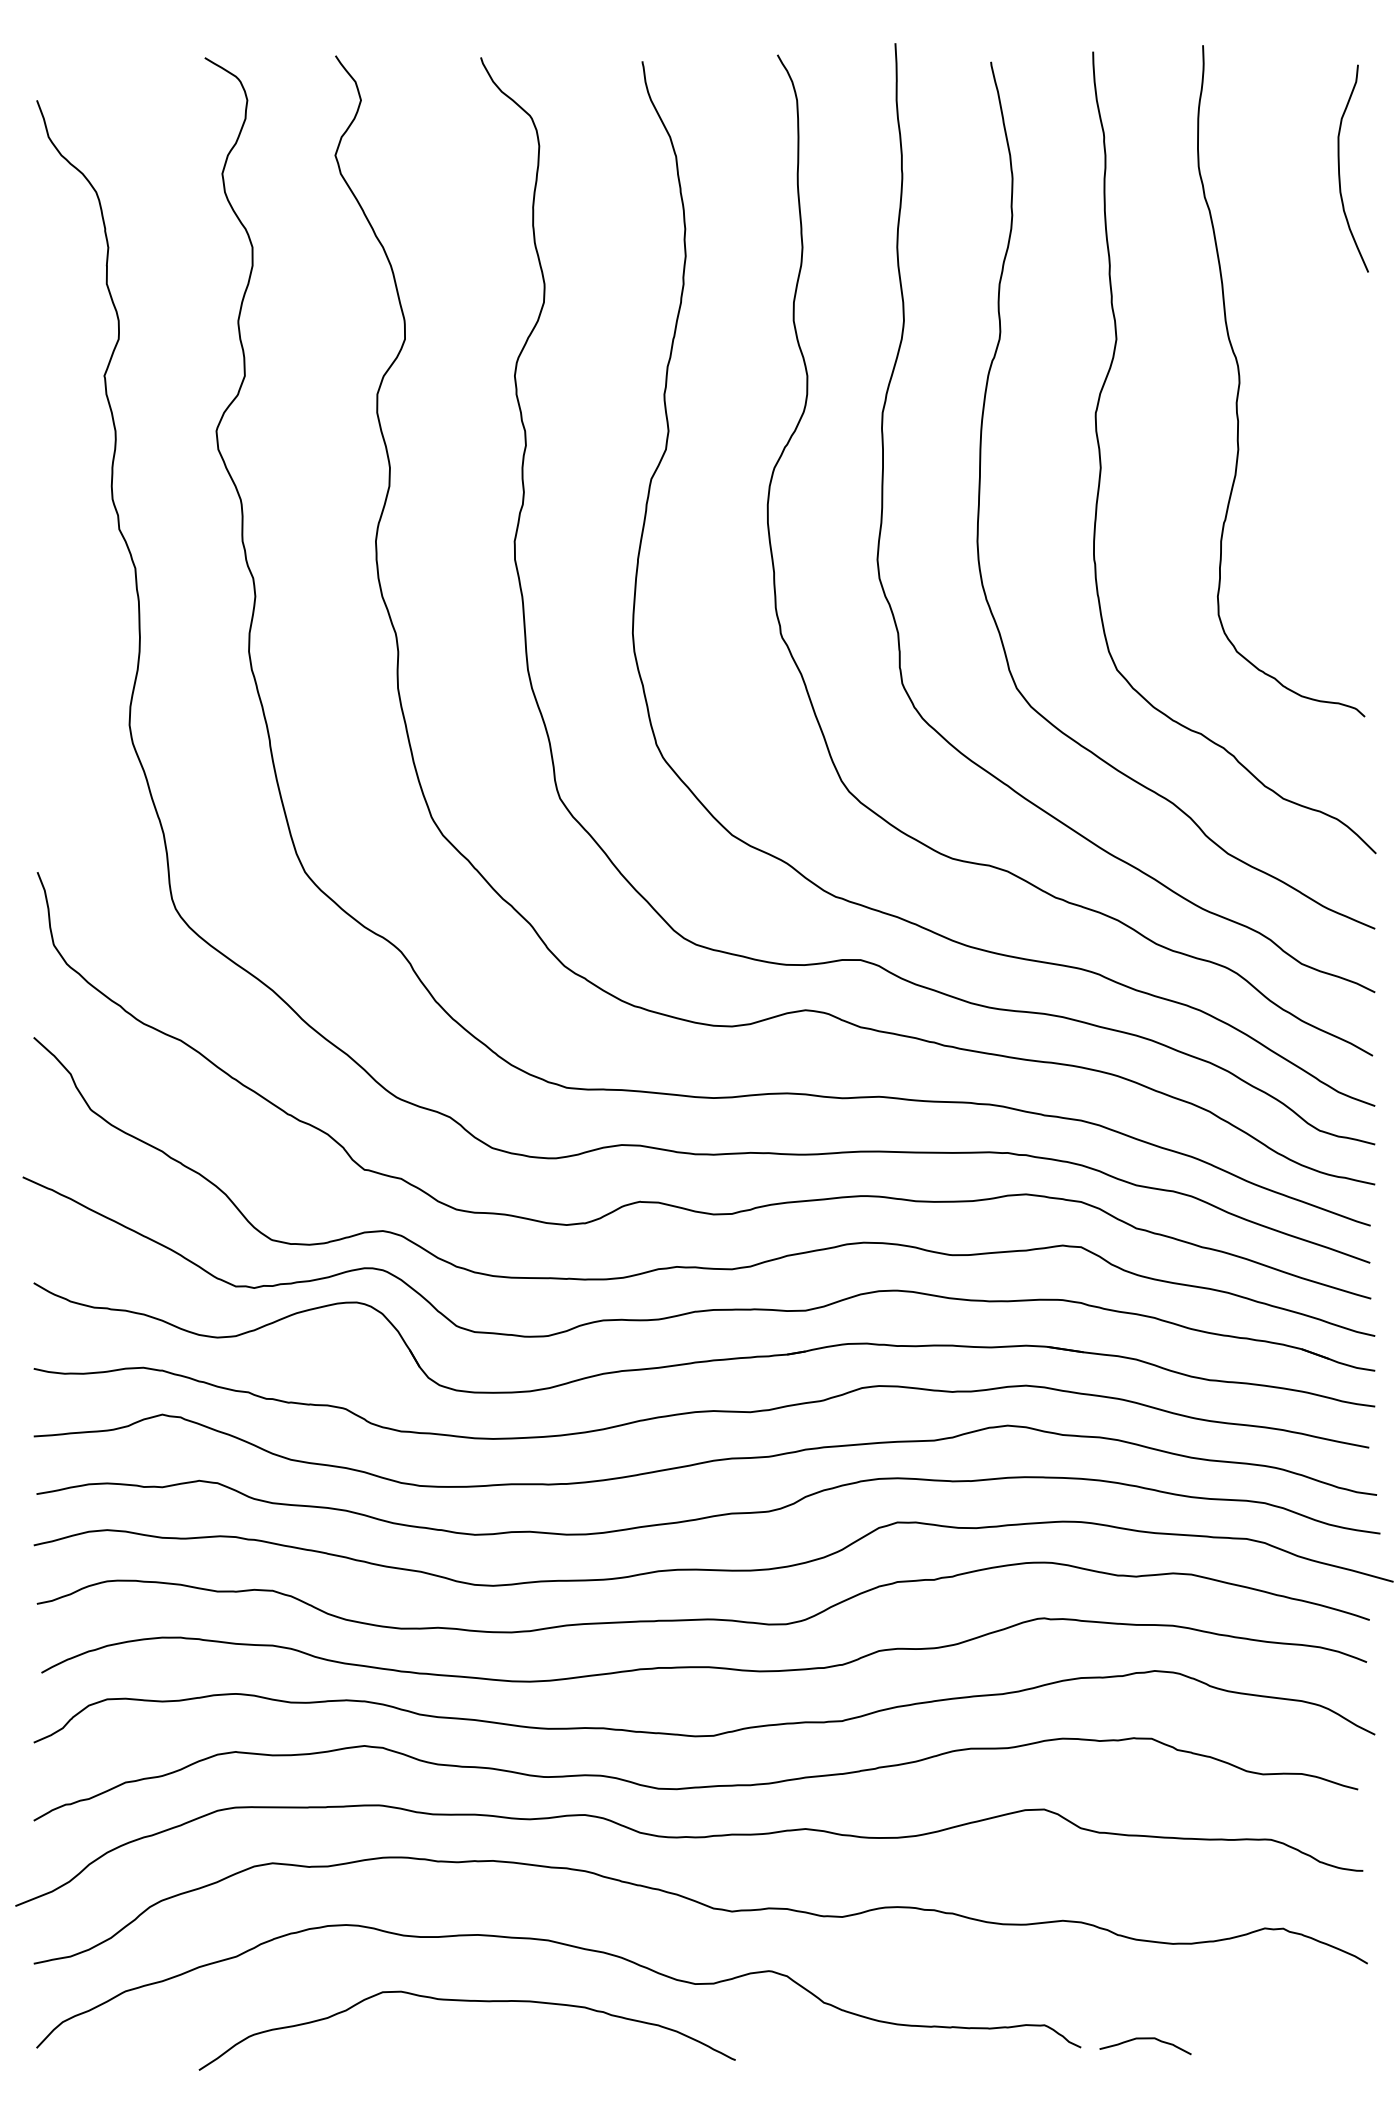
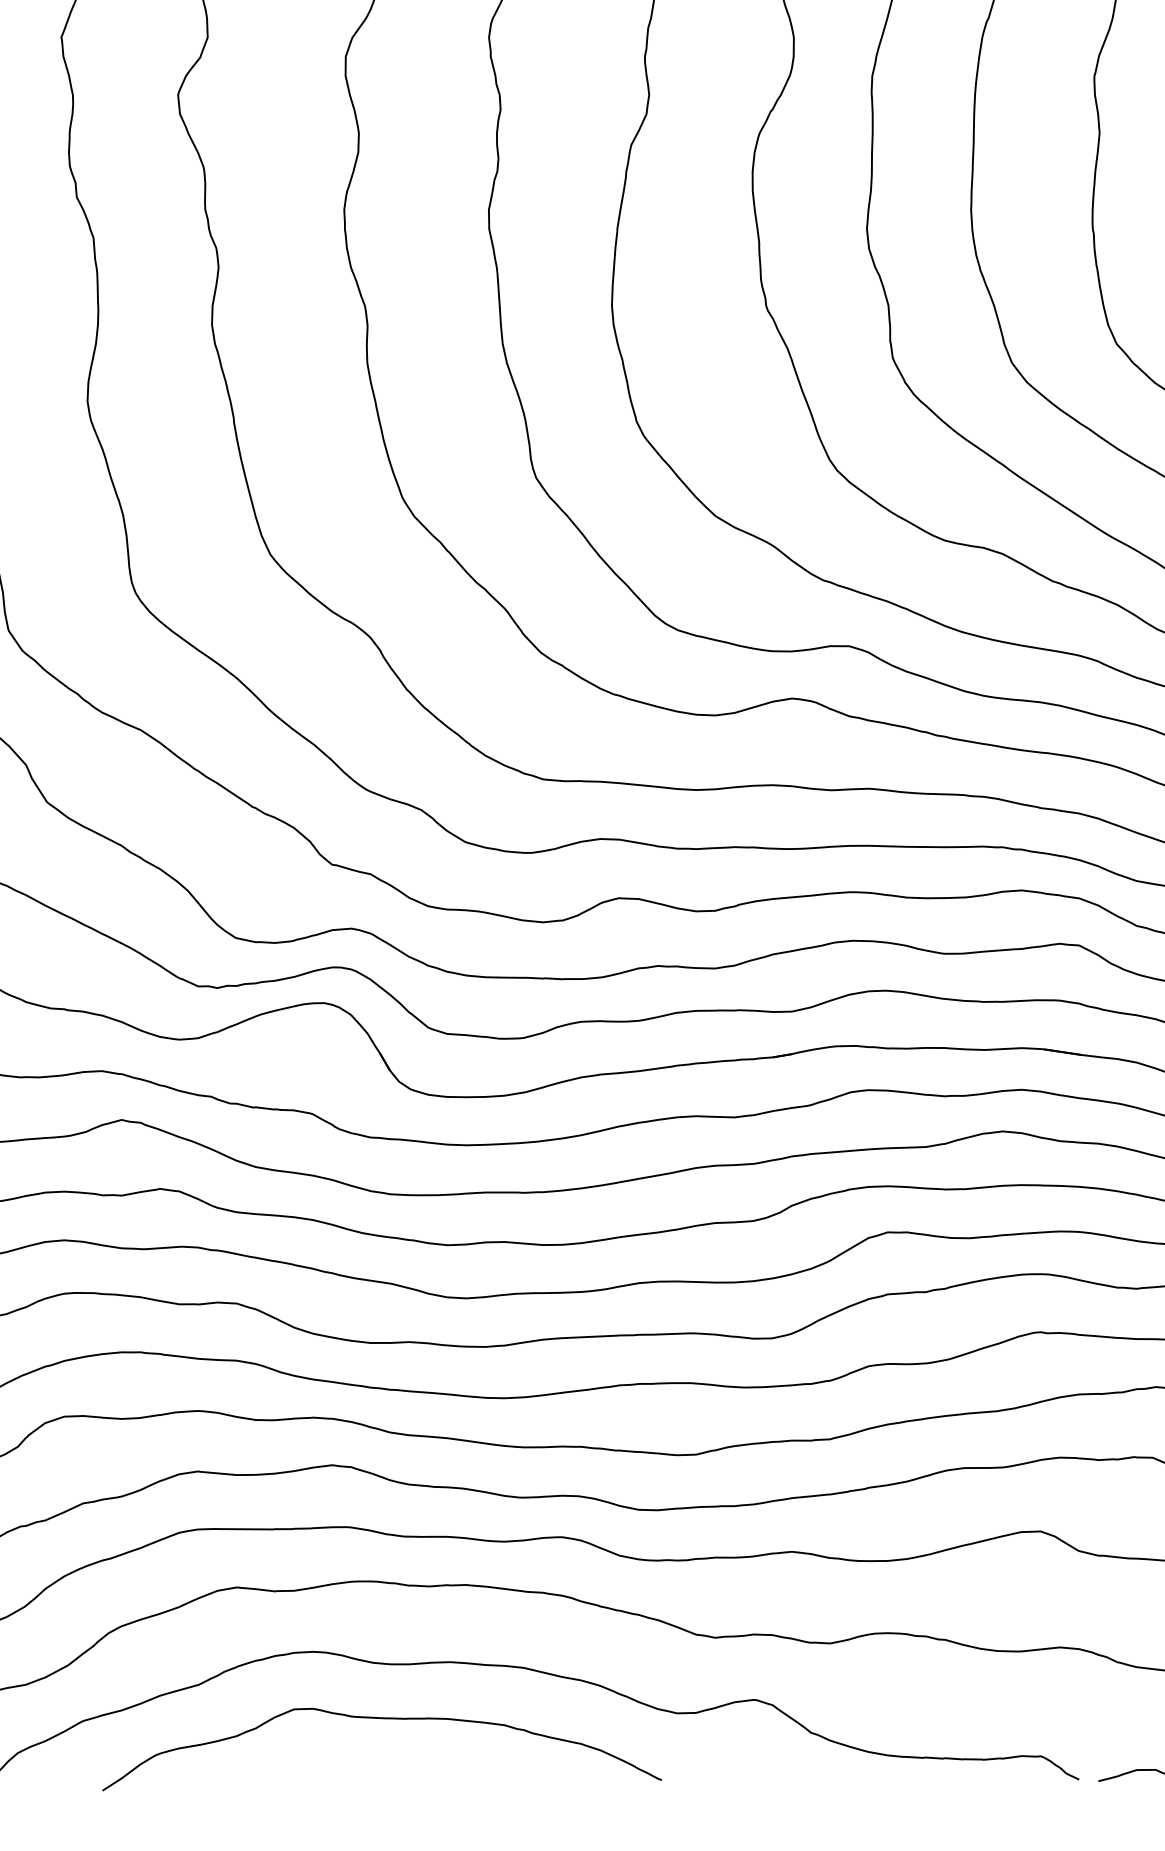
curve: (466, 2001) -> (381, 1719), moved

